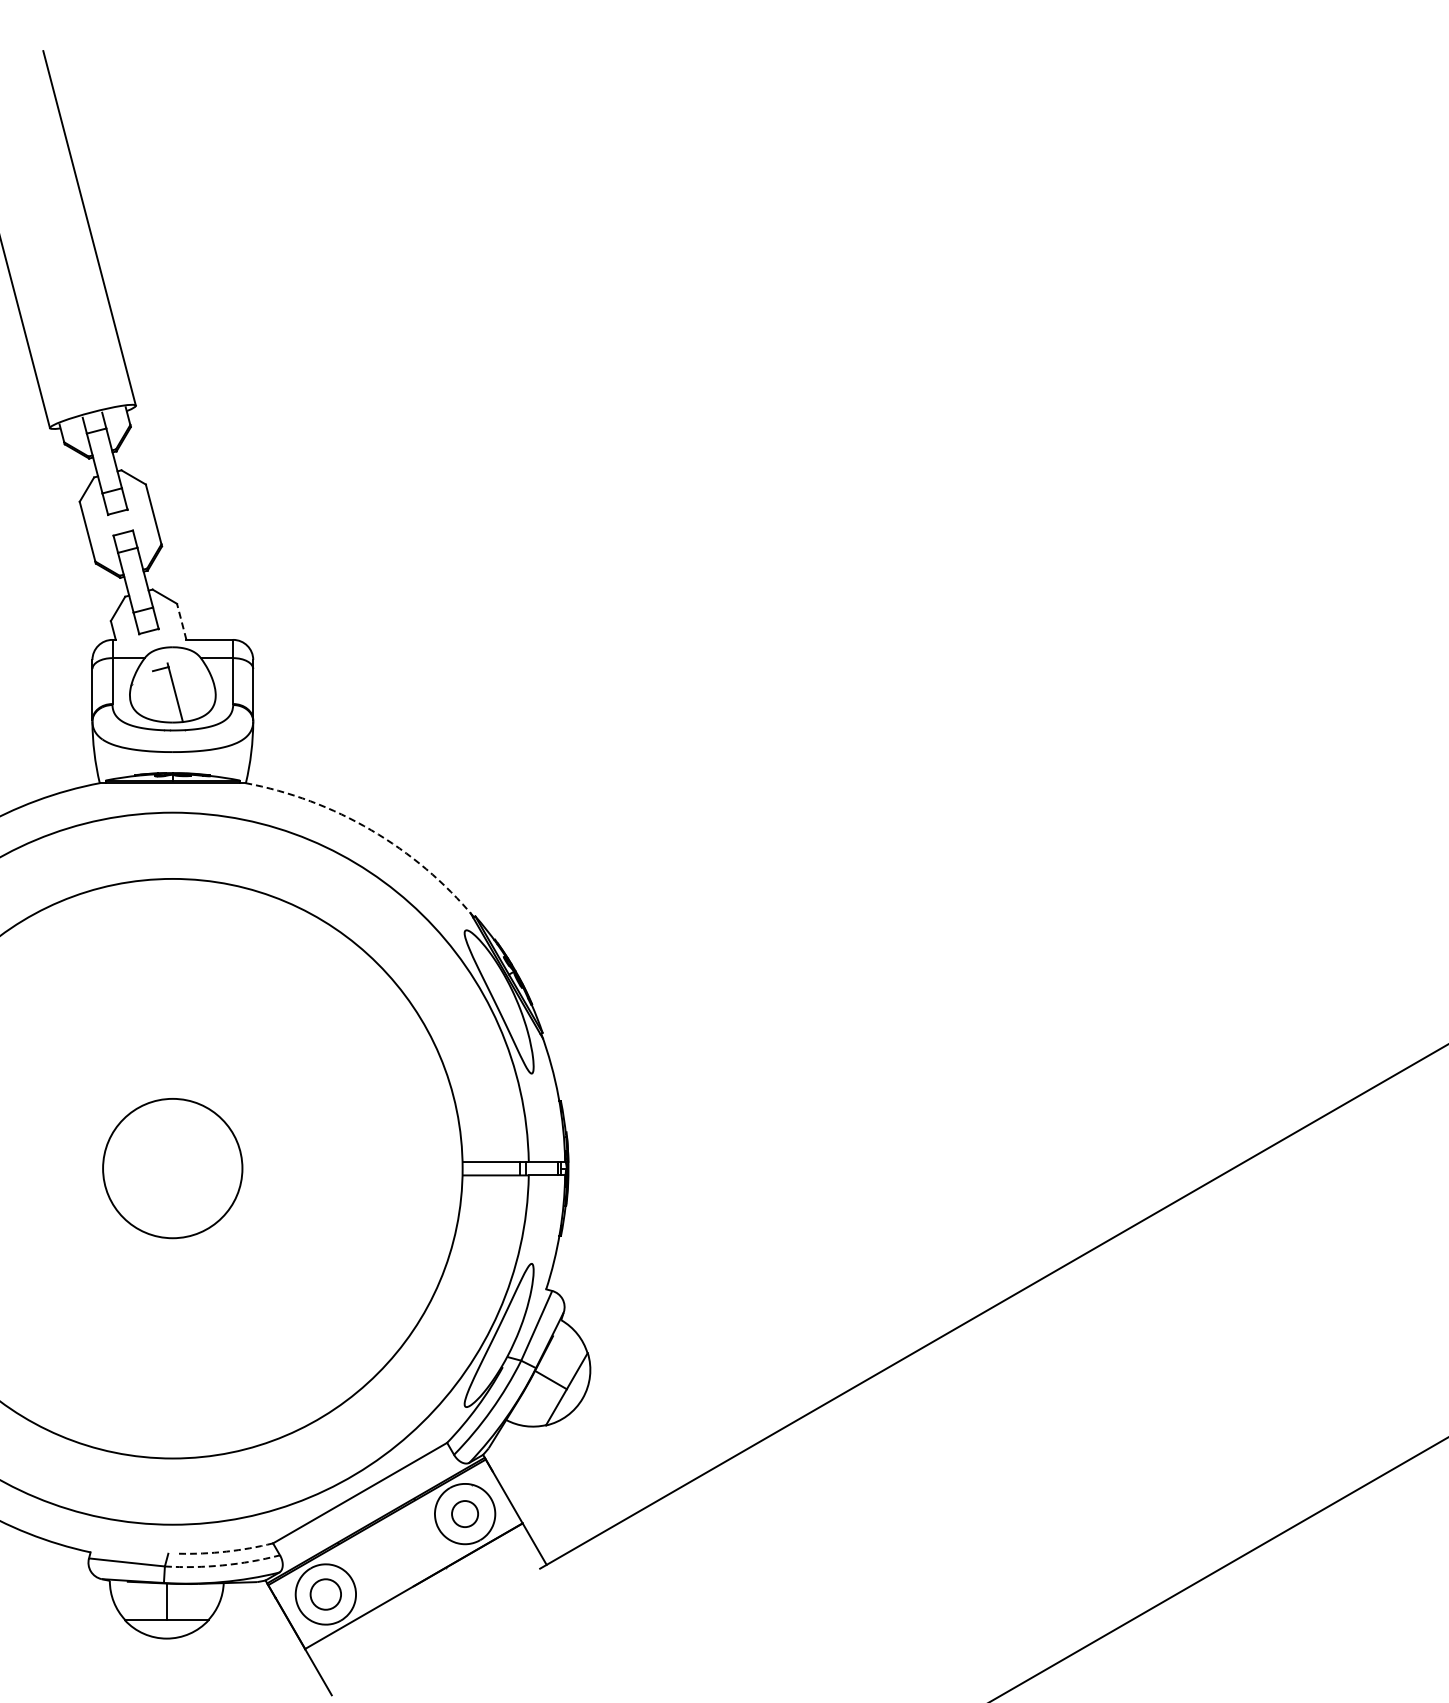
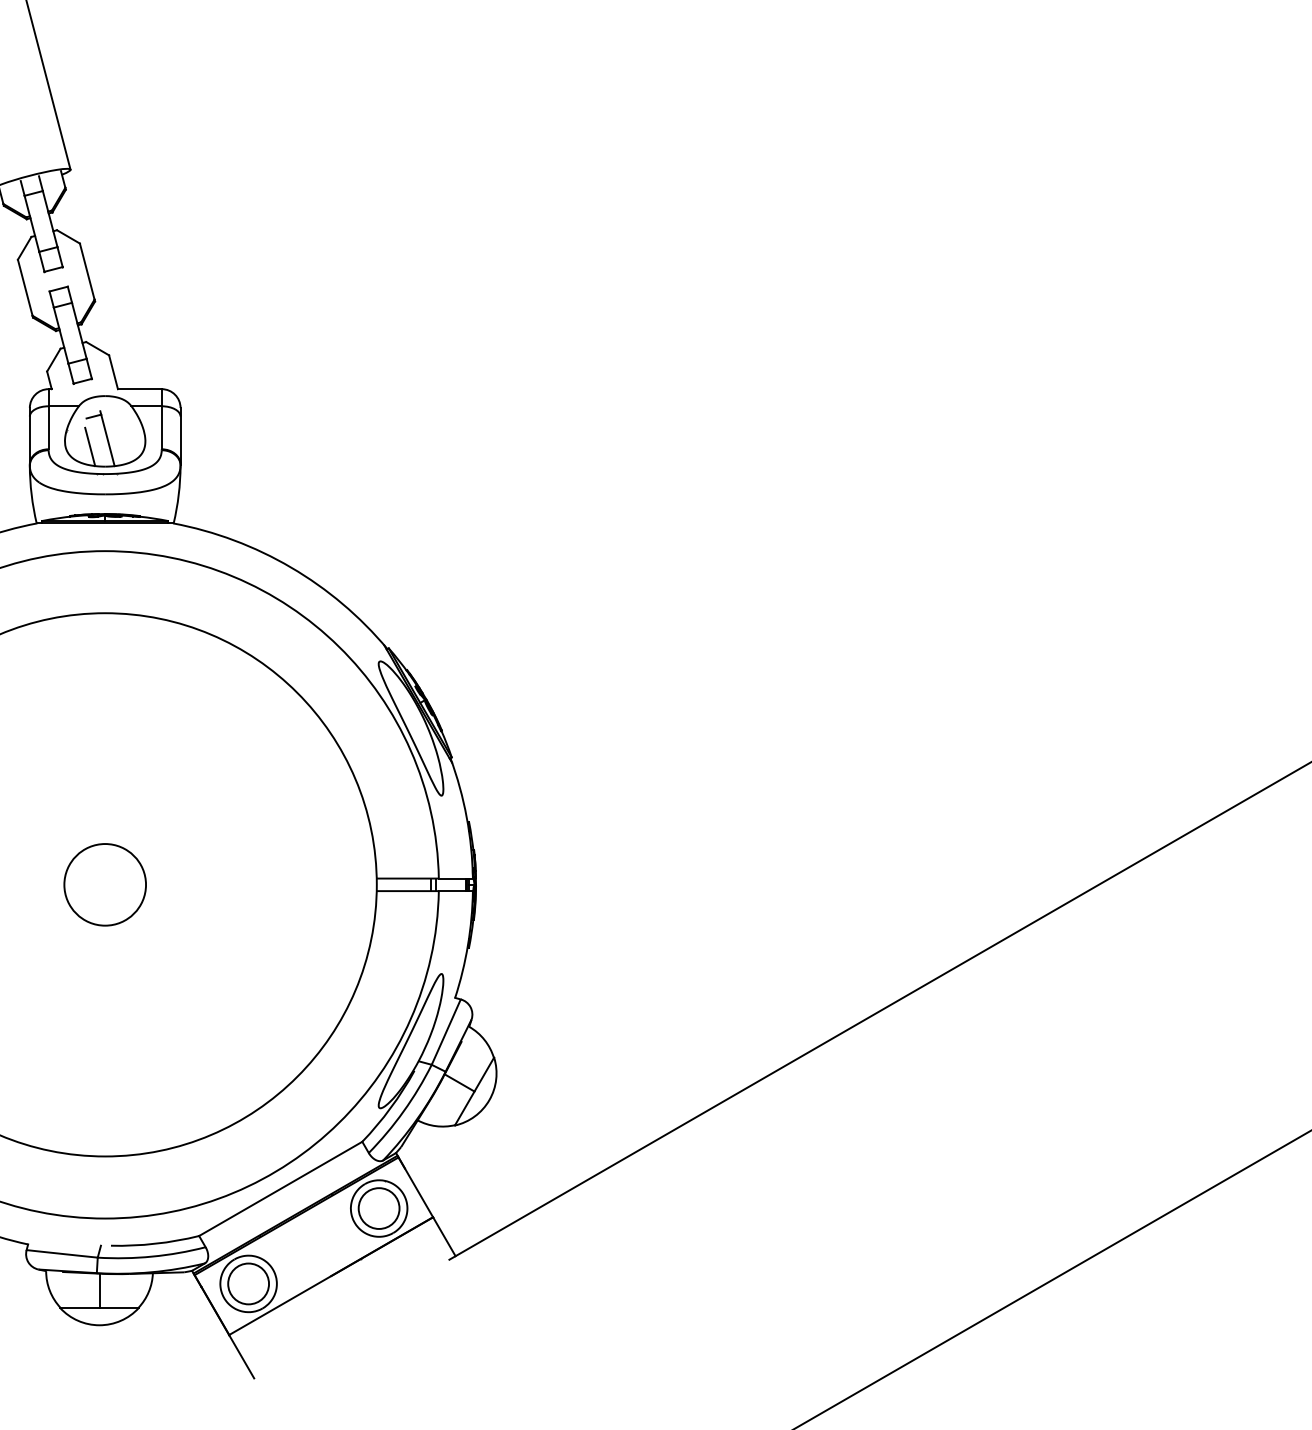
line: (181, 621) -> (113, 371), dashed -> solid
line: (156, 701) -> (89, 446), added
arc: (371, 830) -> (291, 567), dashed -> solid
circle: (172, 1168) -> (104, 884), size x0.62
circle: (464, 1513) -> (378, 1208), size x1.67
arc: (226, 1551) -> (155, 1243), dashed -> solid
arc: (222, 1565) -> (151, 1256), dashed -> solid
circle: (325, 1594) -> (248, 1283), size x1.43

